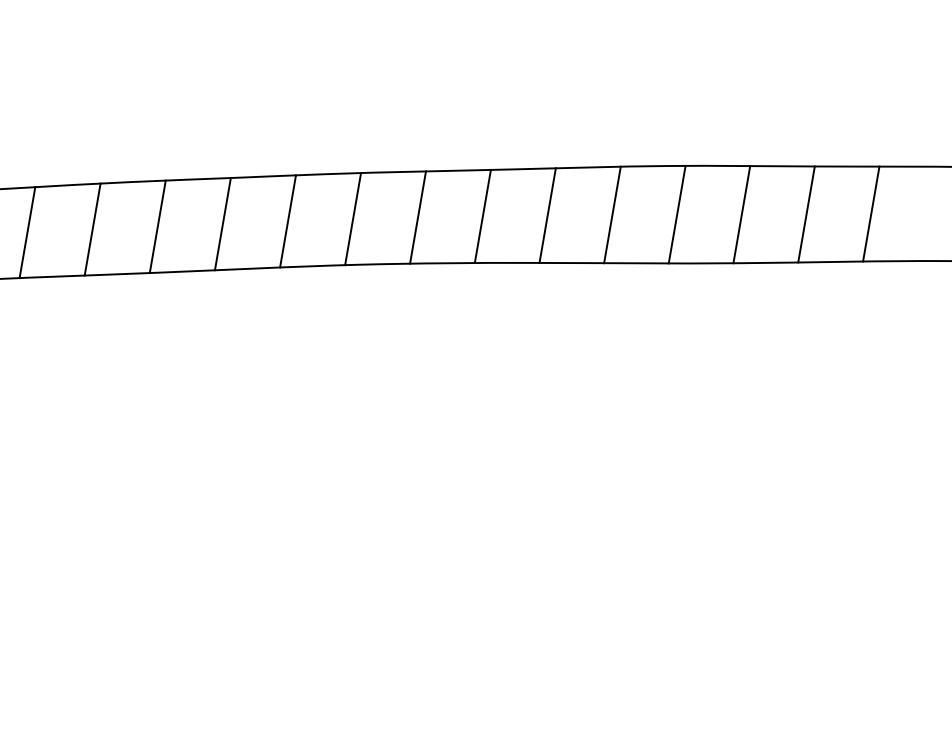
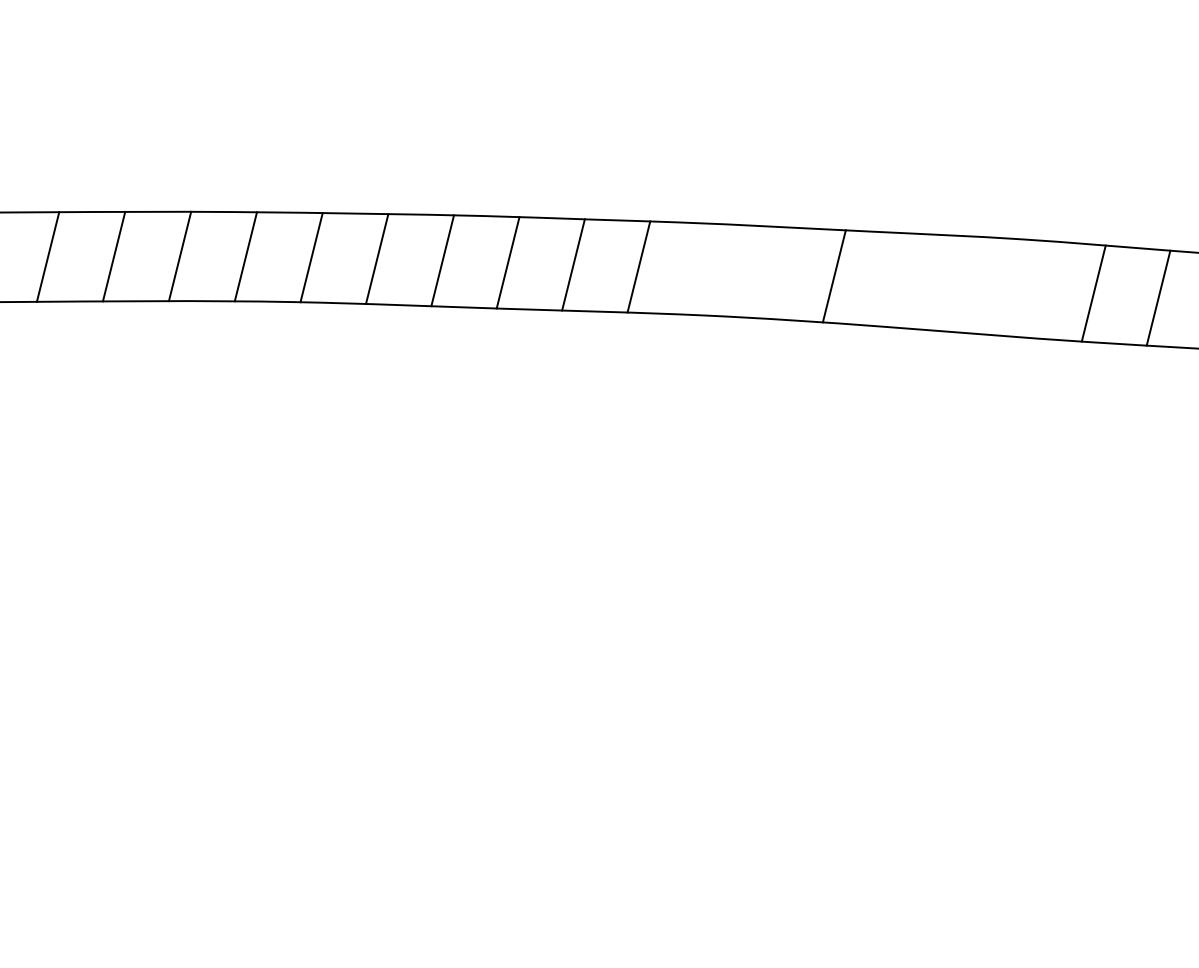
line: (677, 214) -> (1029, 288), removed
line: (546, 215) -> (898, 280), removed
line: (612, 215) -> (964, 284), removed
line: (417, 217) -> (768, 272), removed
line: (352, 218) -> (703, 268), removed

